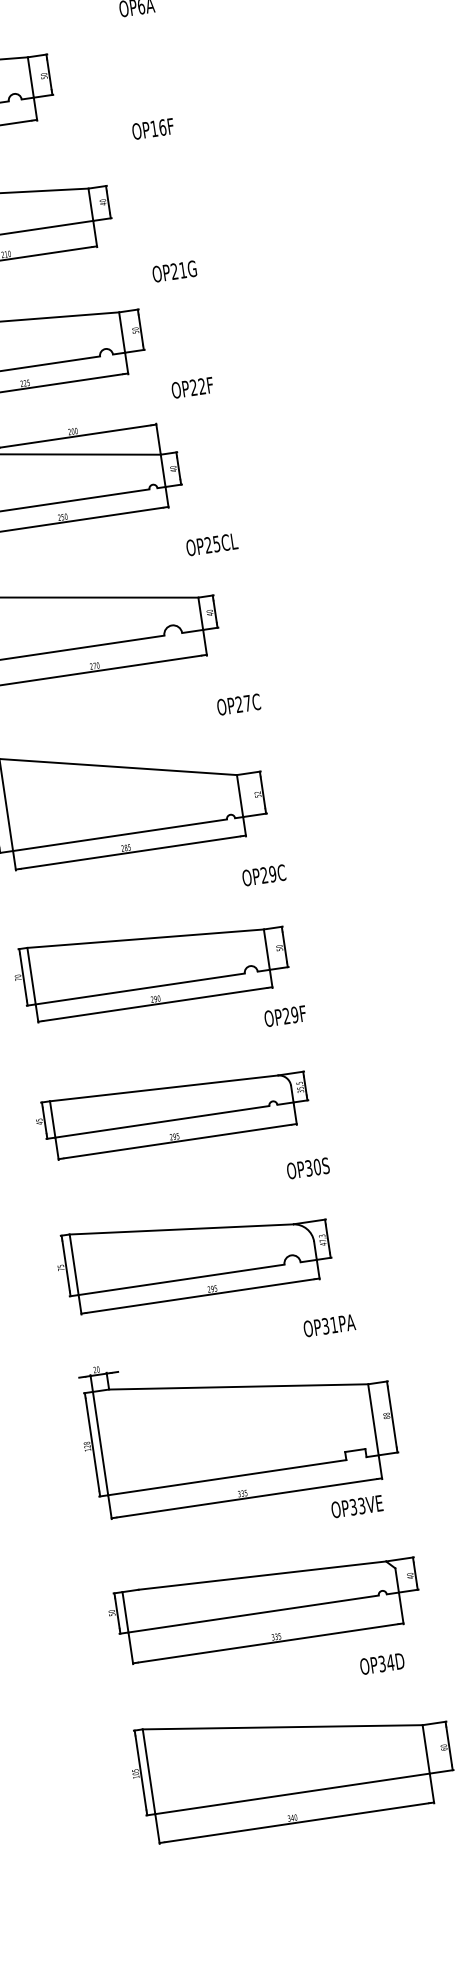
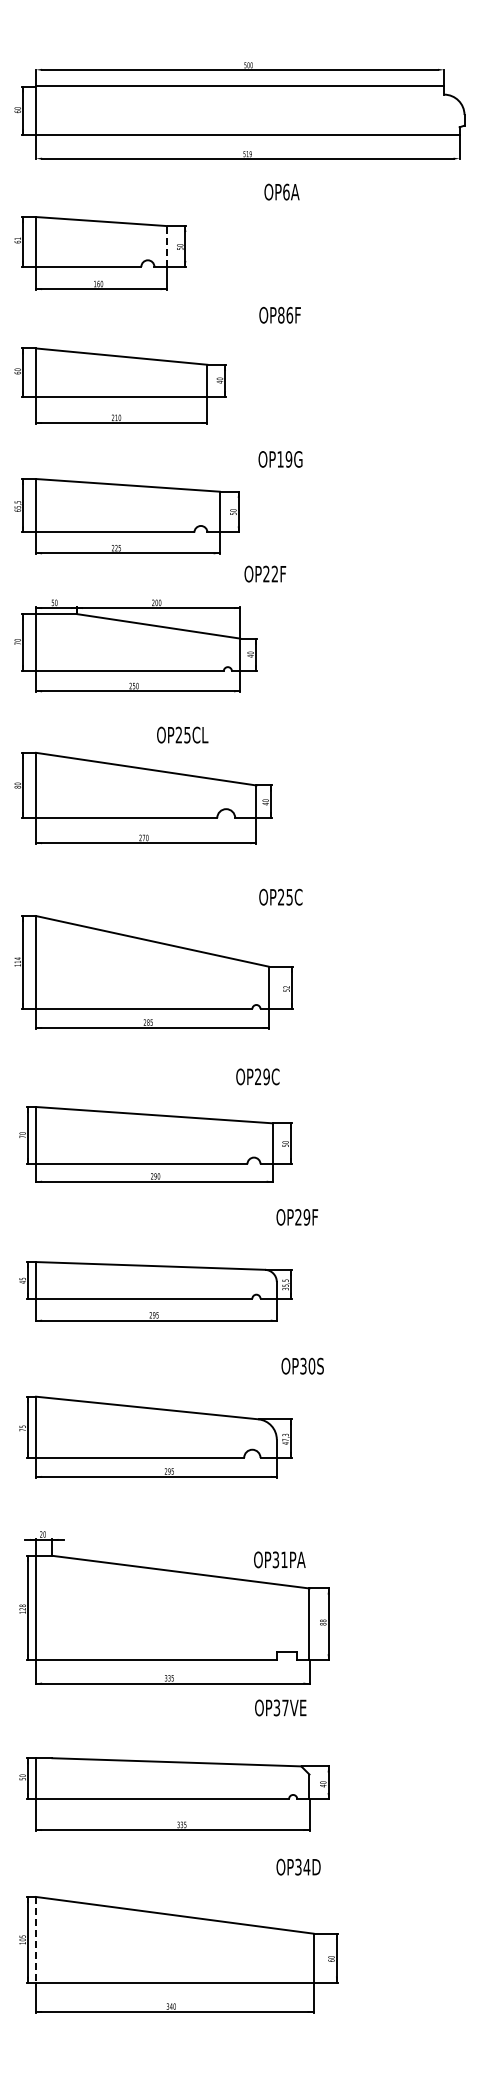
line: (30, 76) -> (166, 245), solid -> dashed
text: (154, 128) -> (281, 314), OP16F -> OP86F
text: (178, 271) -> (284, 459), OP21G -> OP19G
text: (192, 387) -> (265, 573), moved
text: (211, 544) -> (182, 734), moved
text: (247, 703) -> (289, 897), OP27C -> OP25C
text: (263, 875) -> (257, 1076), moved
text: (285, 1016) -> (297, 1217), moved
text: (307, 1167) -> (302, 1365), moved
text: (329, 1325) -> (279, 1559), moved
text: (361, 1505) -> (285, 1707), OP33VE -> OP37VE
text: (382, 1663) -> (298, 1866), moved
line: (149, 1771) -> (36, 1939), solid -> dashed

